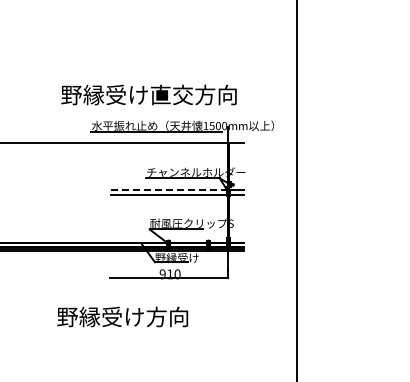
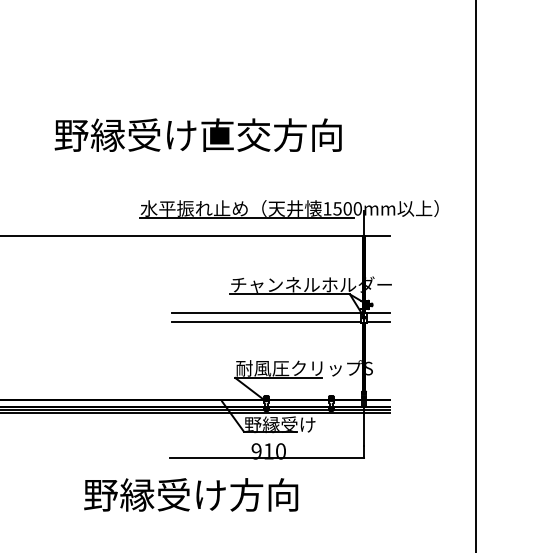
text: (148, 94) -> (197, 134), moved
line: (168, 190) -> (266, 314), dashed -> solid
text: (122, 316) -> (190, 494), moved

